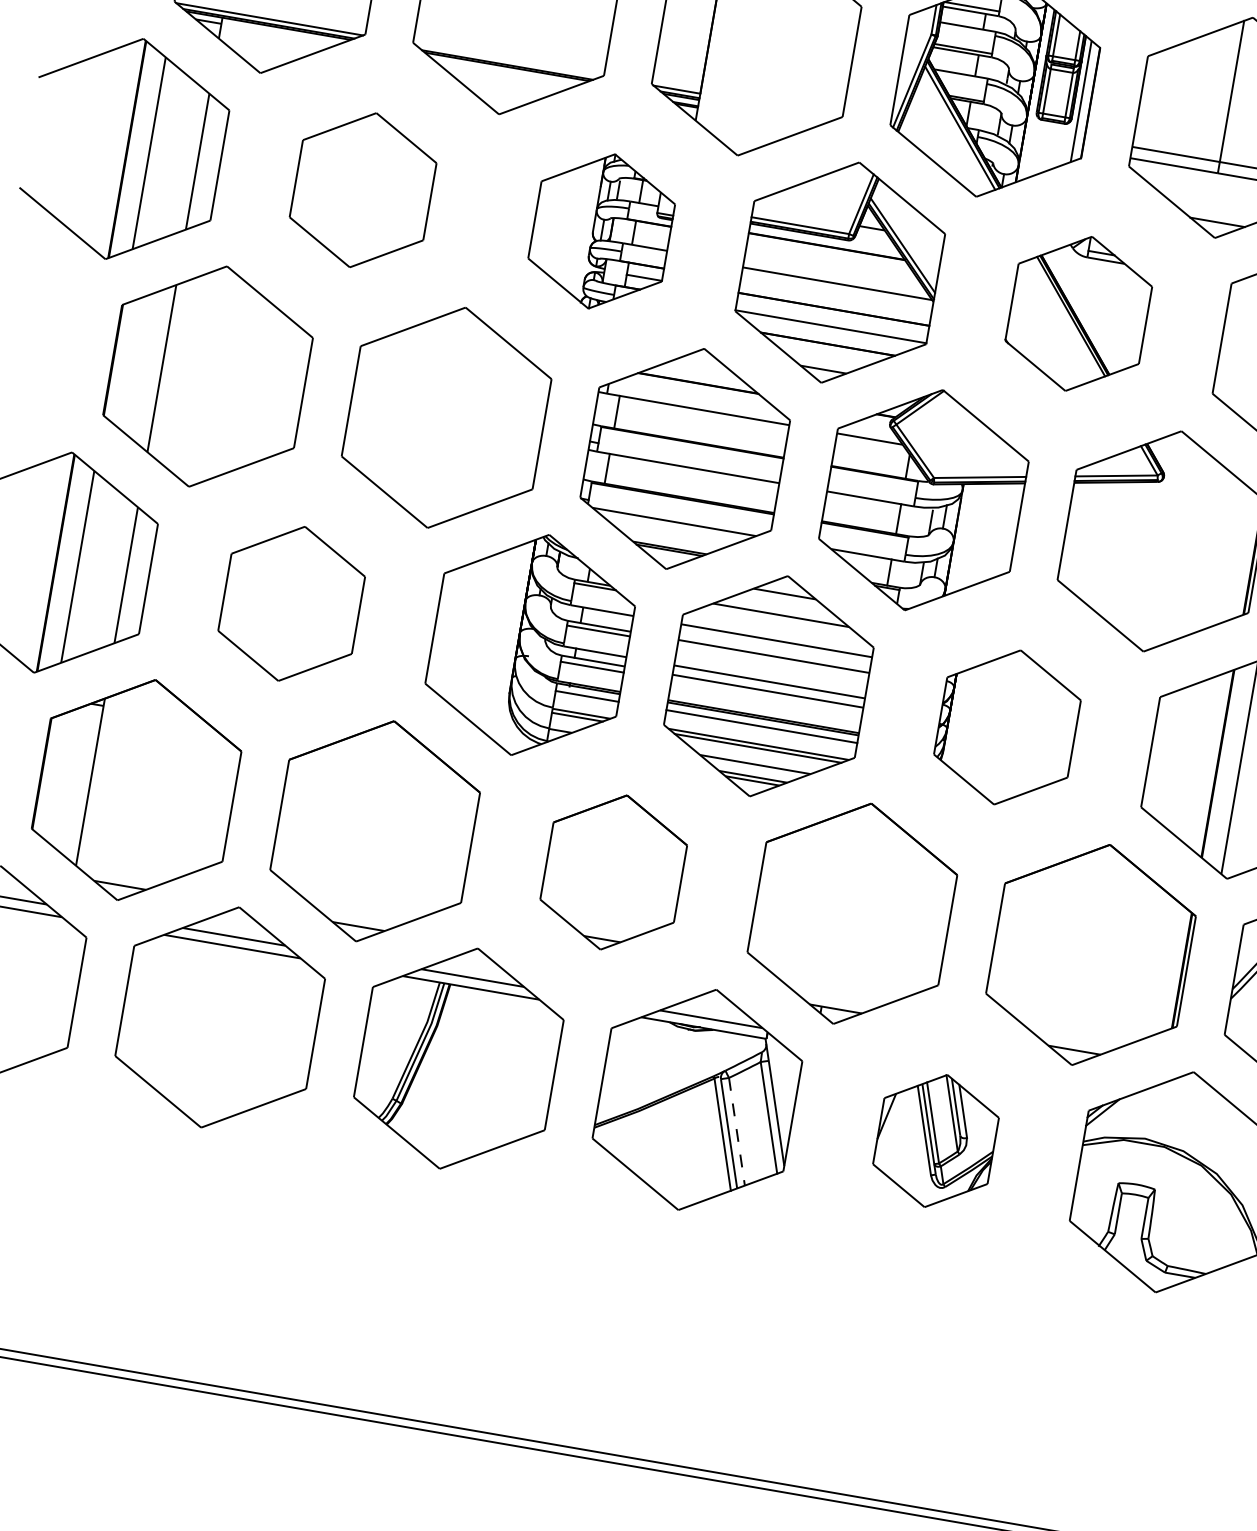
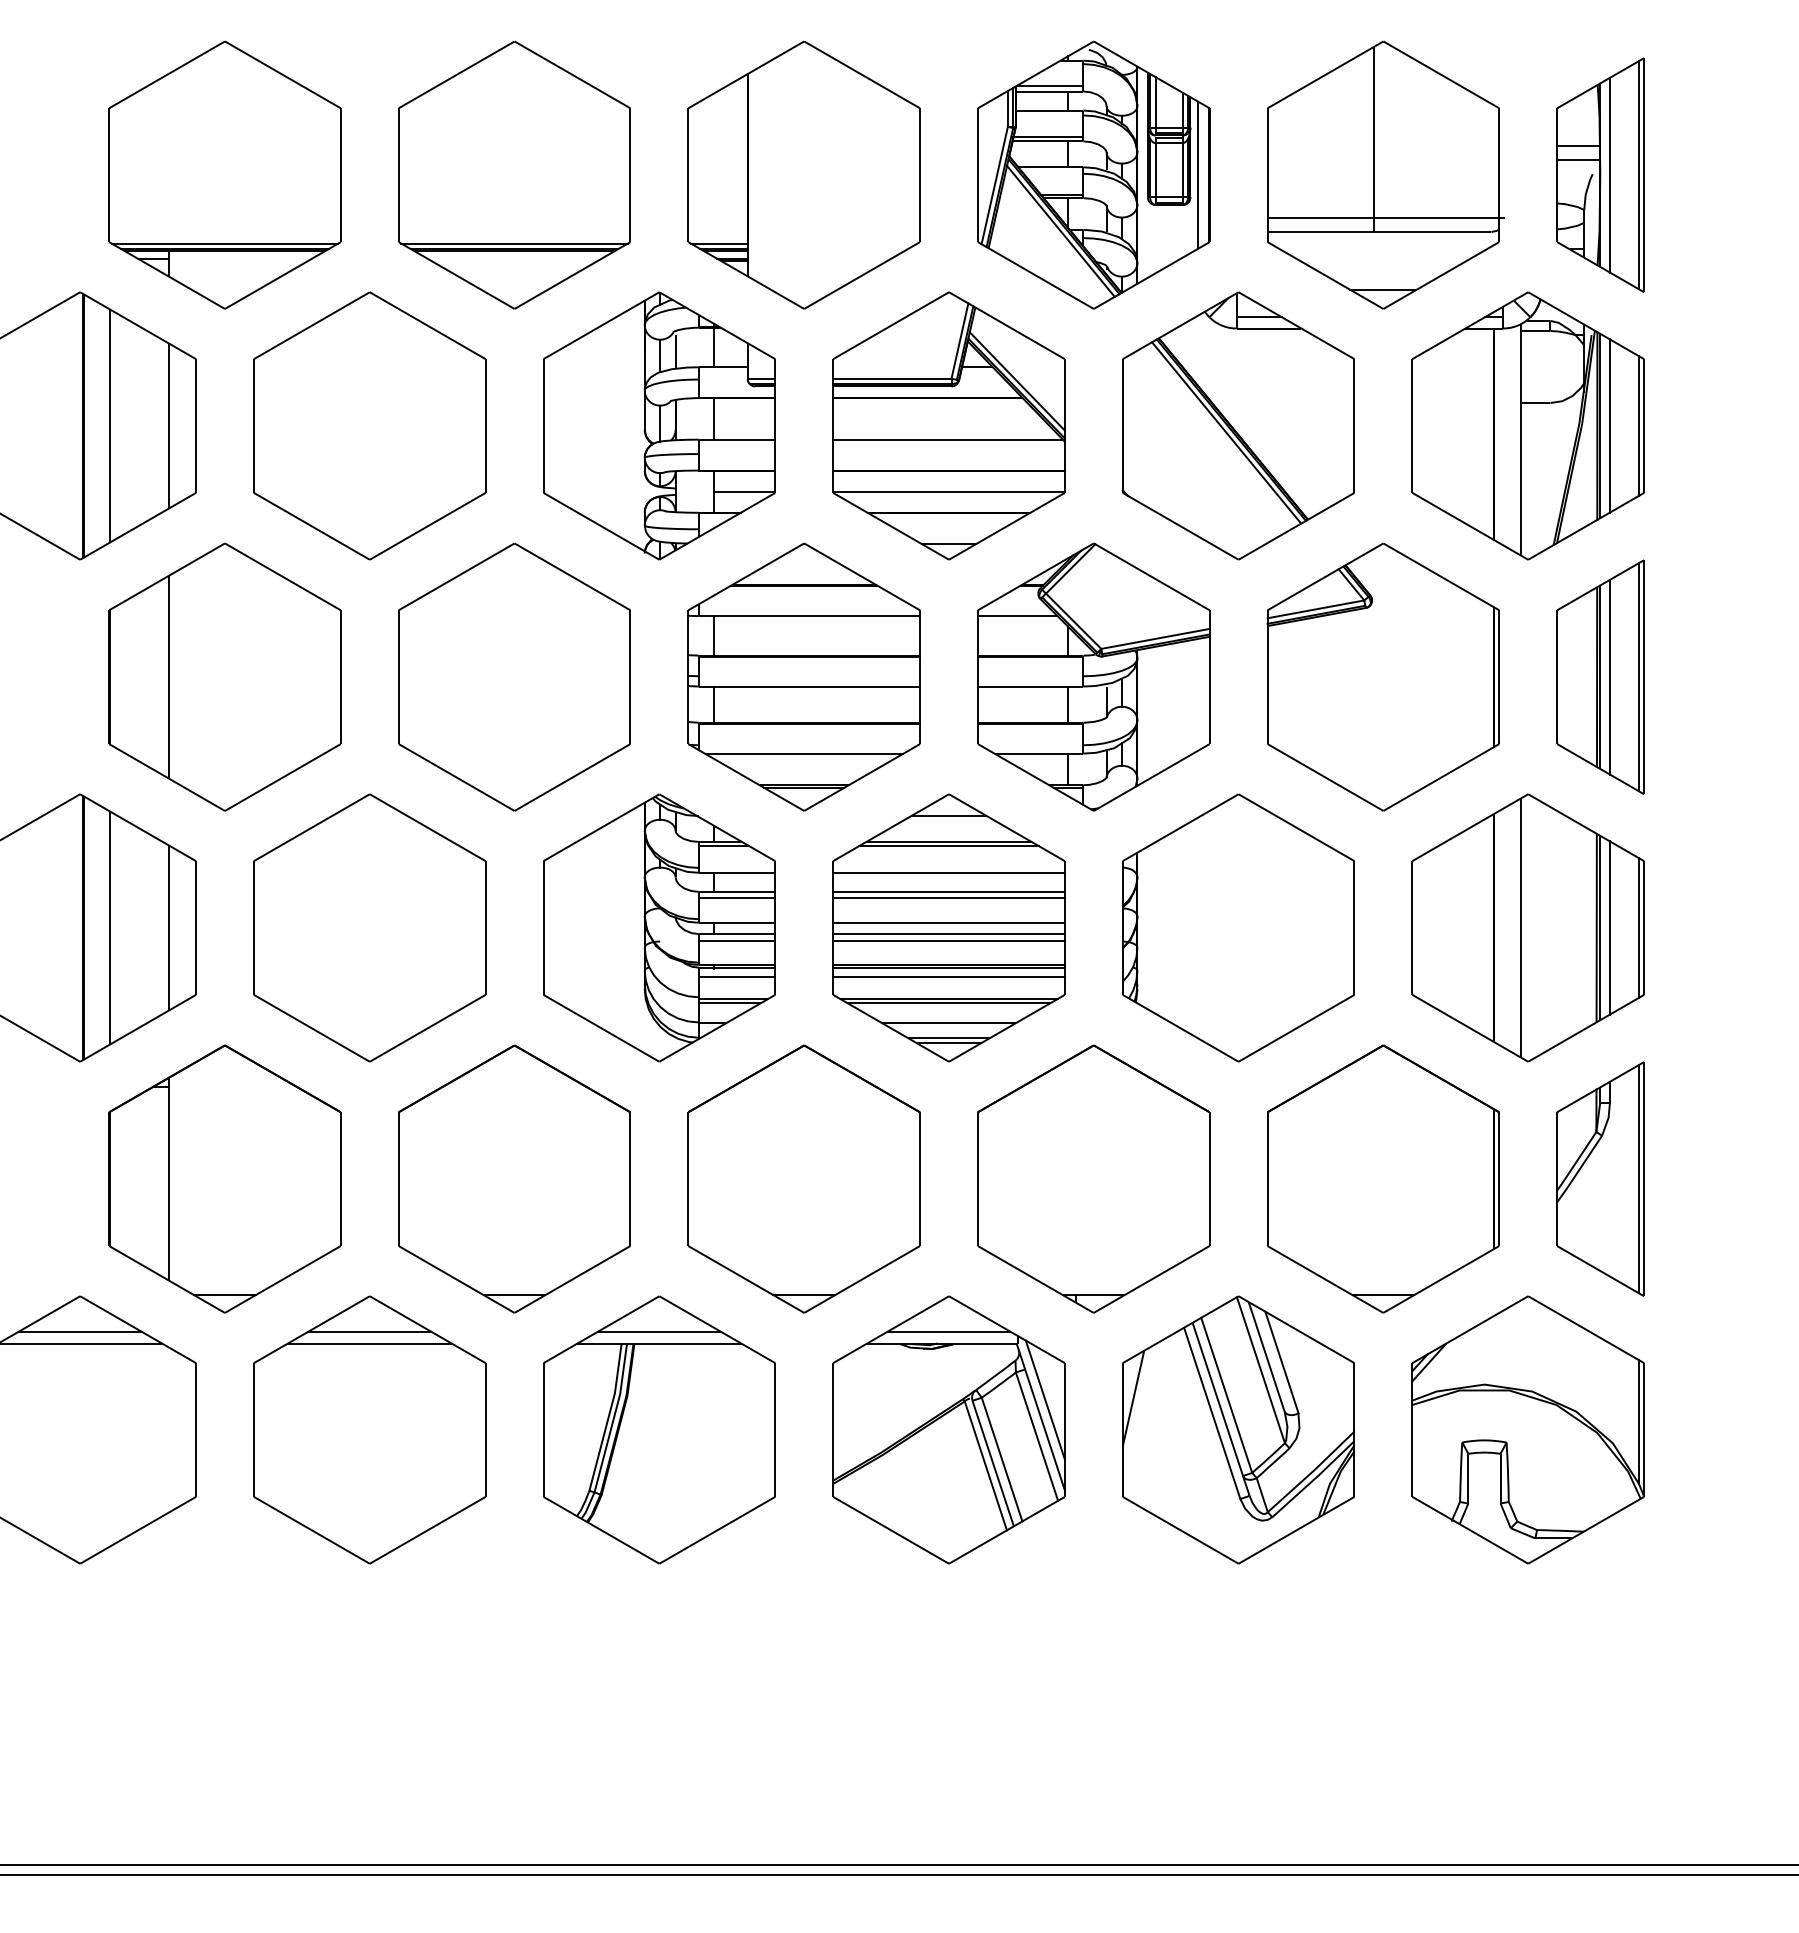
line: (508, 60) -> (514, 243), added
part: (362, 189) -> (369, 425), size x1.43
part: (601, 231) -> (659, 425), size x1.43
part: (1078, 313) -> (1237, 425), size x1.43
part: (291, 603) -> (369, 927), size x1.43
line: (780, 619) -> (948, 846), added
line: (772, 661) -> (948, 897), added
line: (766, 697) -> (948, 941), added
part: (1007, 727) -> (1238, 927), size x1.43
part: (613, 871) -> (803, 1178), size x1.43
line: (780, 1088) -> (1044, 1399), added
line: (737, 1132) -> (1002, 1460), dashed -> solid
part: (936, 1140) -> (1238, 1429), size x1.67

